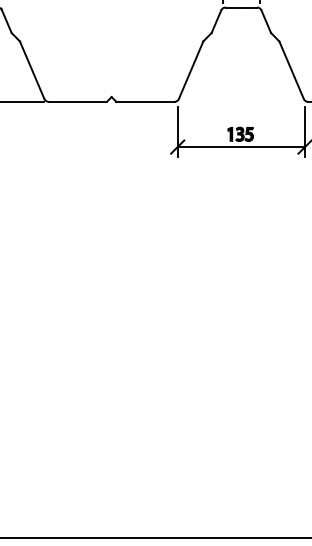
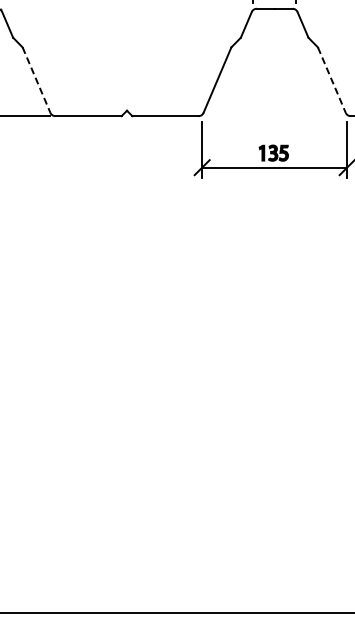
line: (32, 70) -> (36, 80), solid -> dashed
line: (291, 70) -> (331, 80), solid -> dashed

